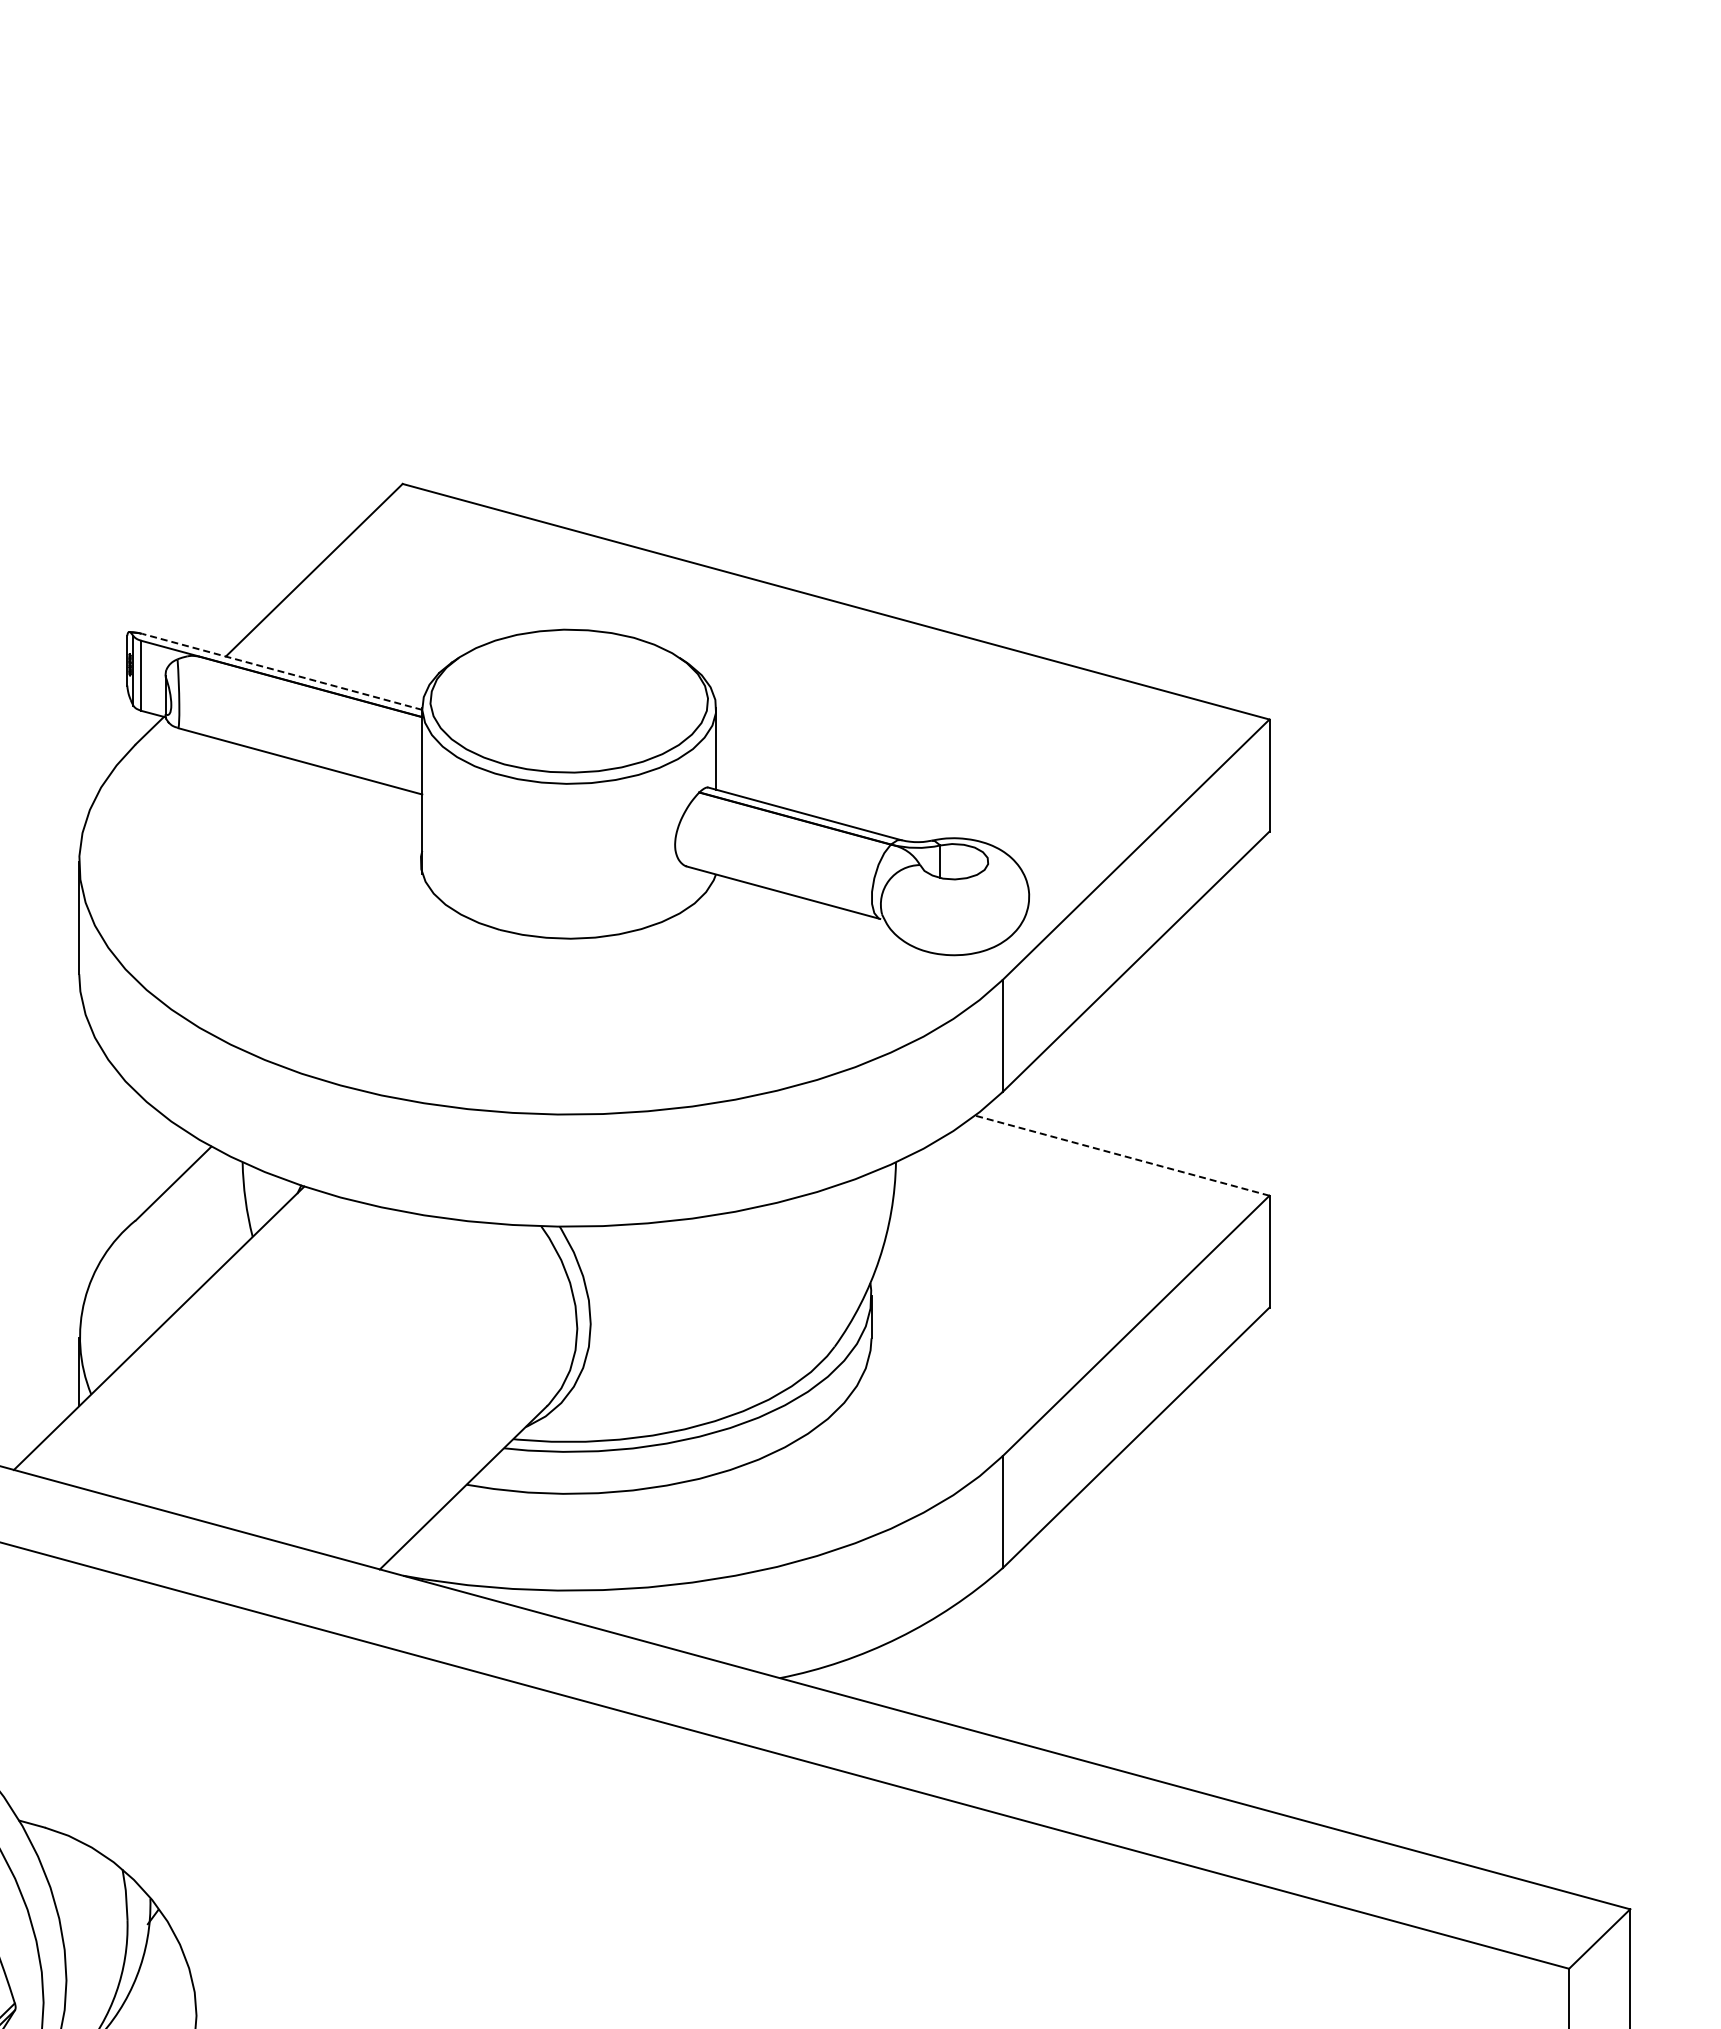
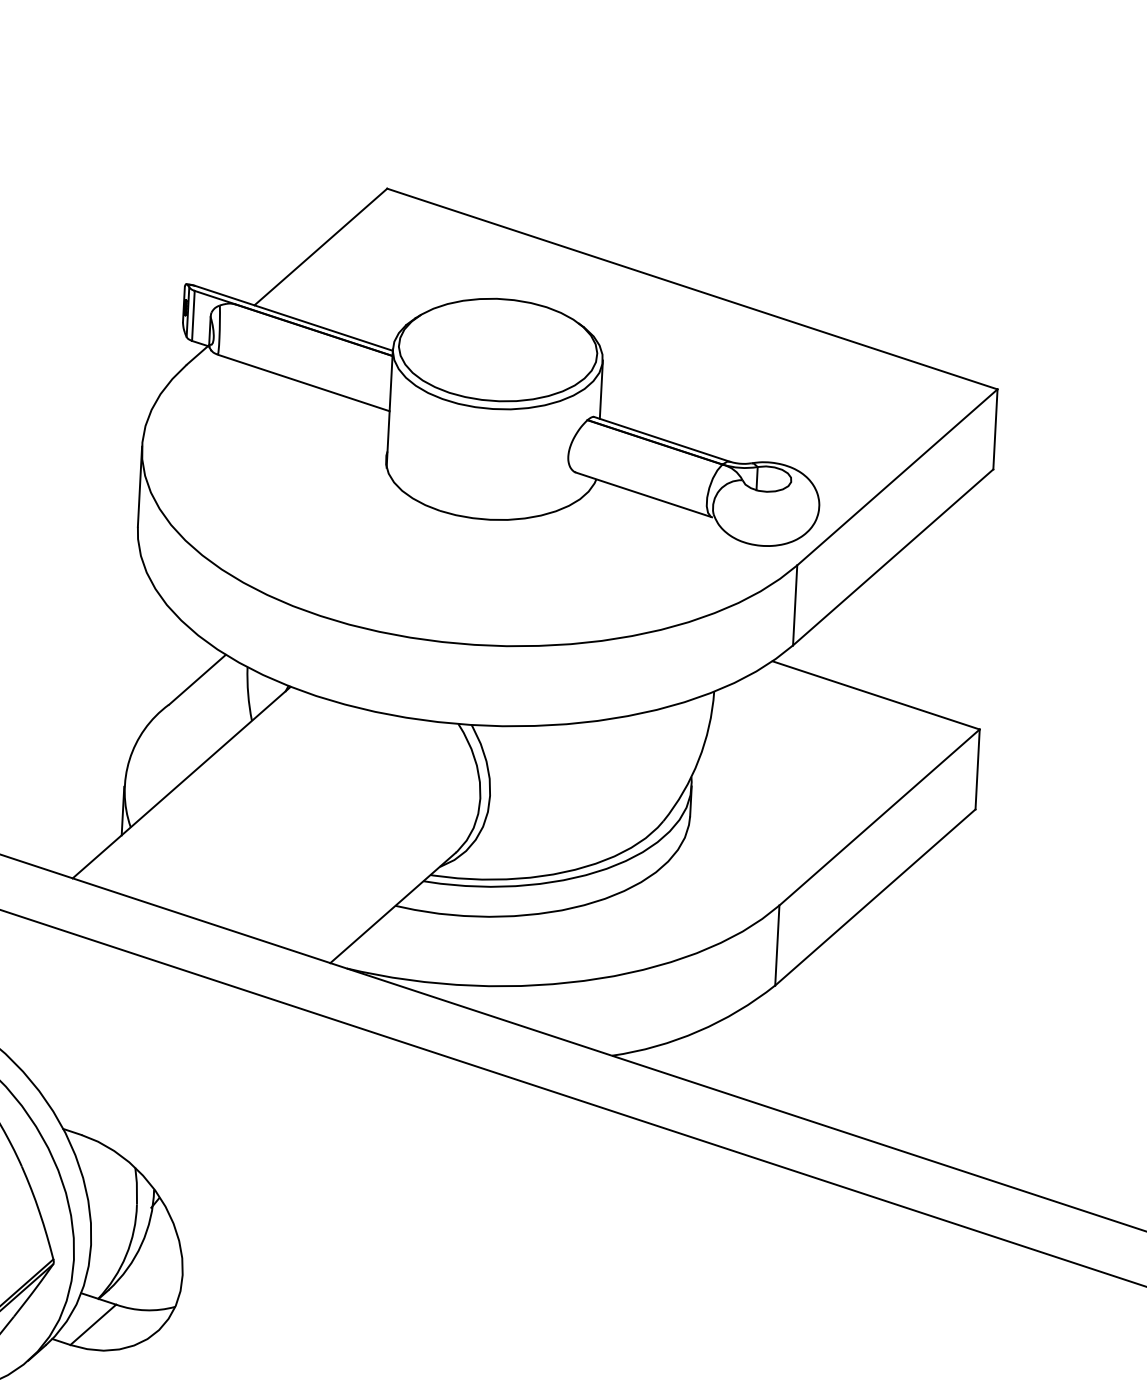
line: (282, 671) -> (294, 318), dashed -> solid
line: (1121, 1155) -> (875, 695), dashed -> solid

